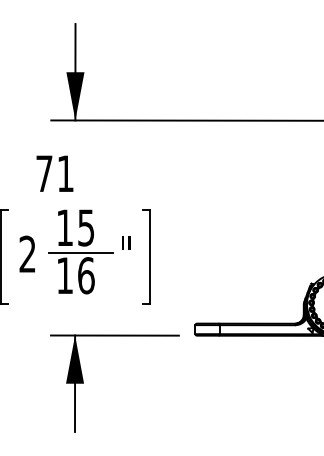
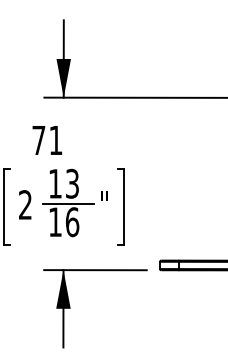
text: (86, 227) -> (72, 183), 15 -> 13

